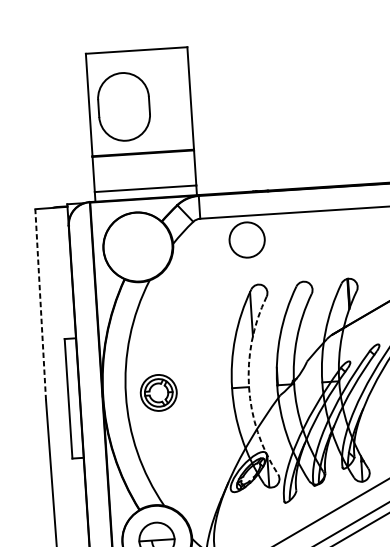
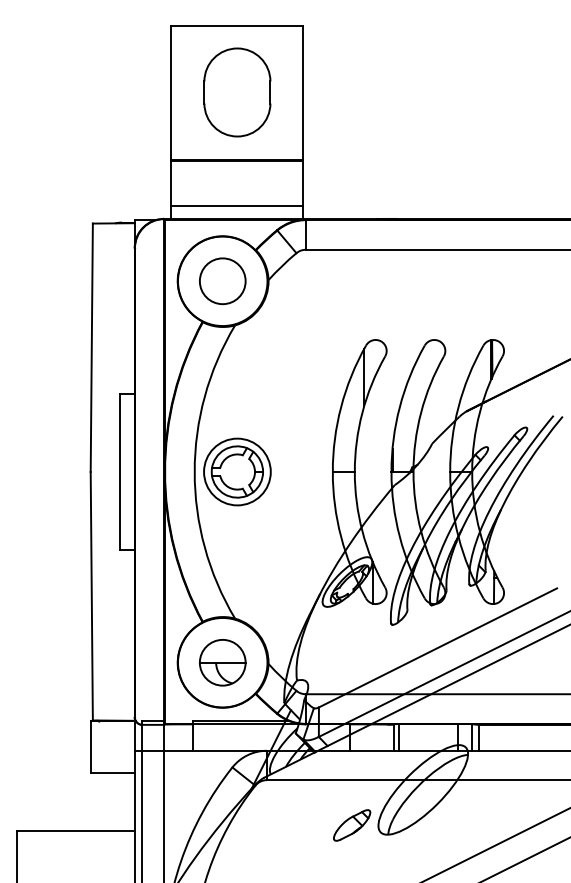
part: (124, 106) -> (237, 92), moved
circle: (246, 240) -> (222, 281), moved
line: (40, 304) -> (91, 347), dashed -> solid
arc: (248, 387) -> (354, 472), dashed -> solid
part: (158, 392) -> (237, 471), size x1.43

